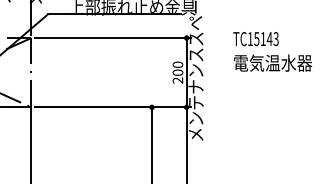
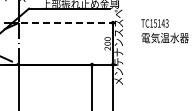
line: (113, 37) -> (68, 22), solid -> dashed

